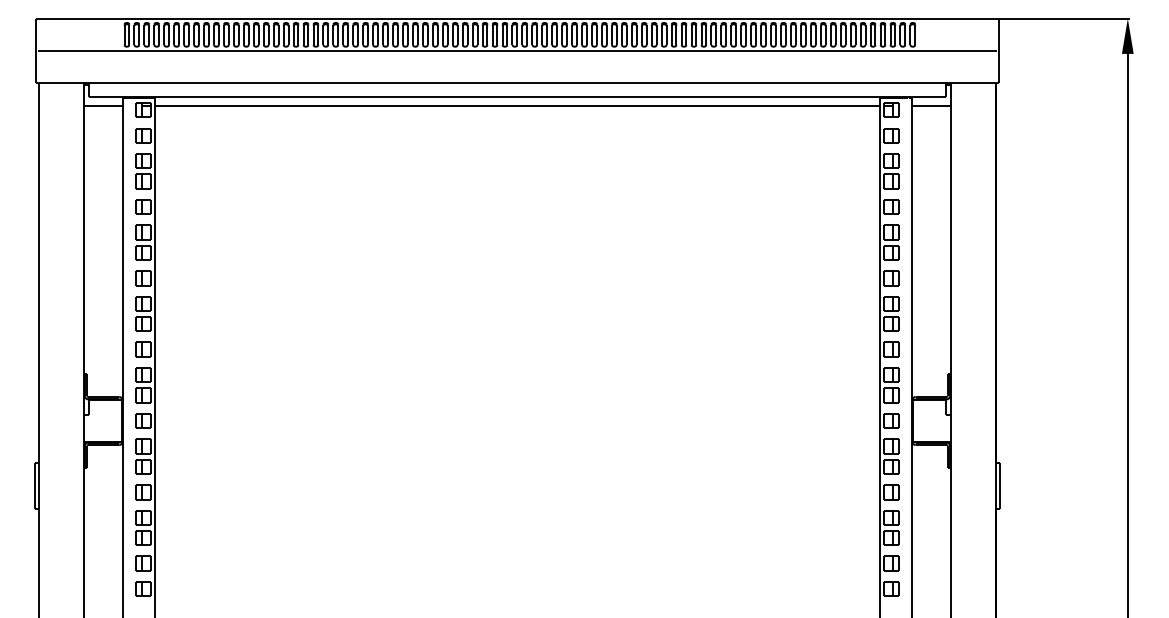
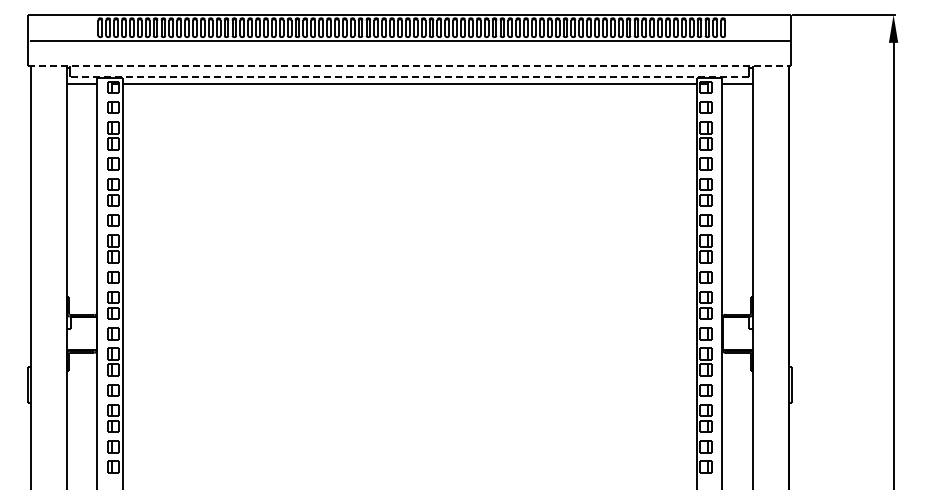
line: (518, 82) -> (410, 65), solid -> dashed
line: (516, 96) -> (409, 76), solid -> dashed

